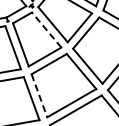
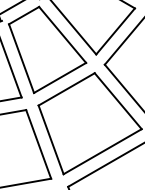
line: (46, 30) -> (62, 35), dashed -> solid
line: (39, 95) -> (51, 139), dashed -> solid

